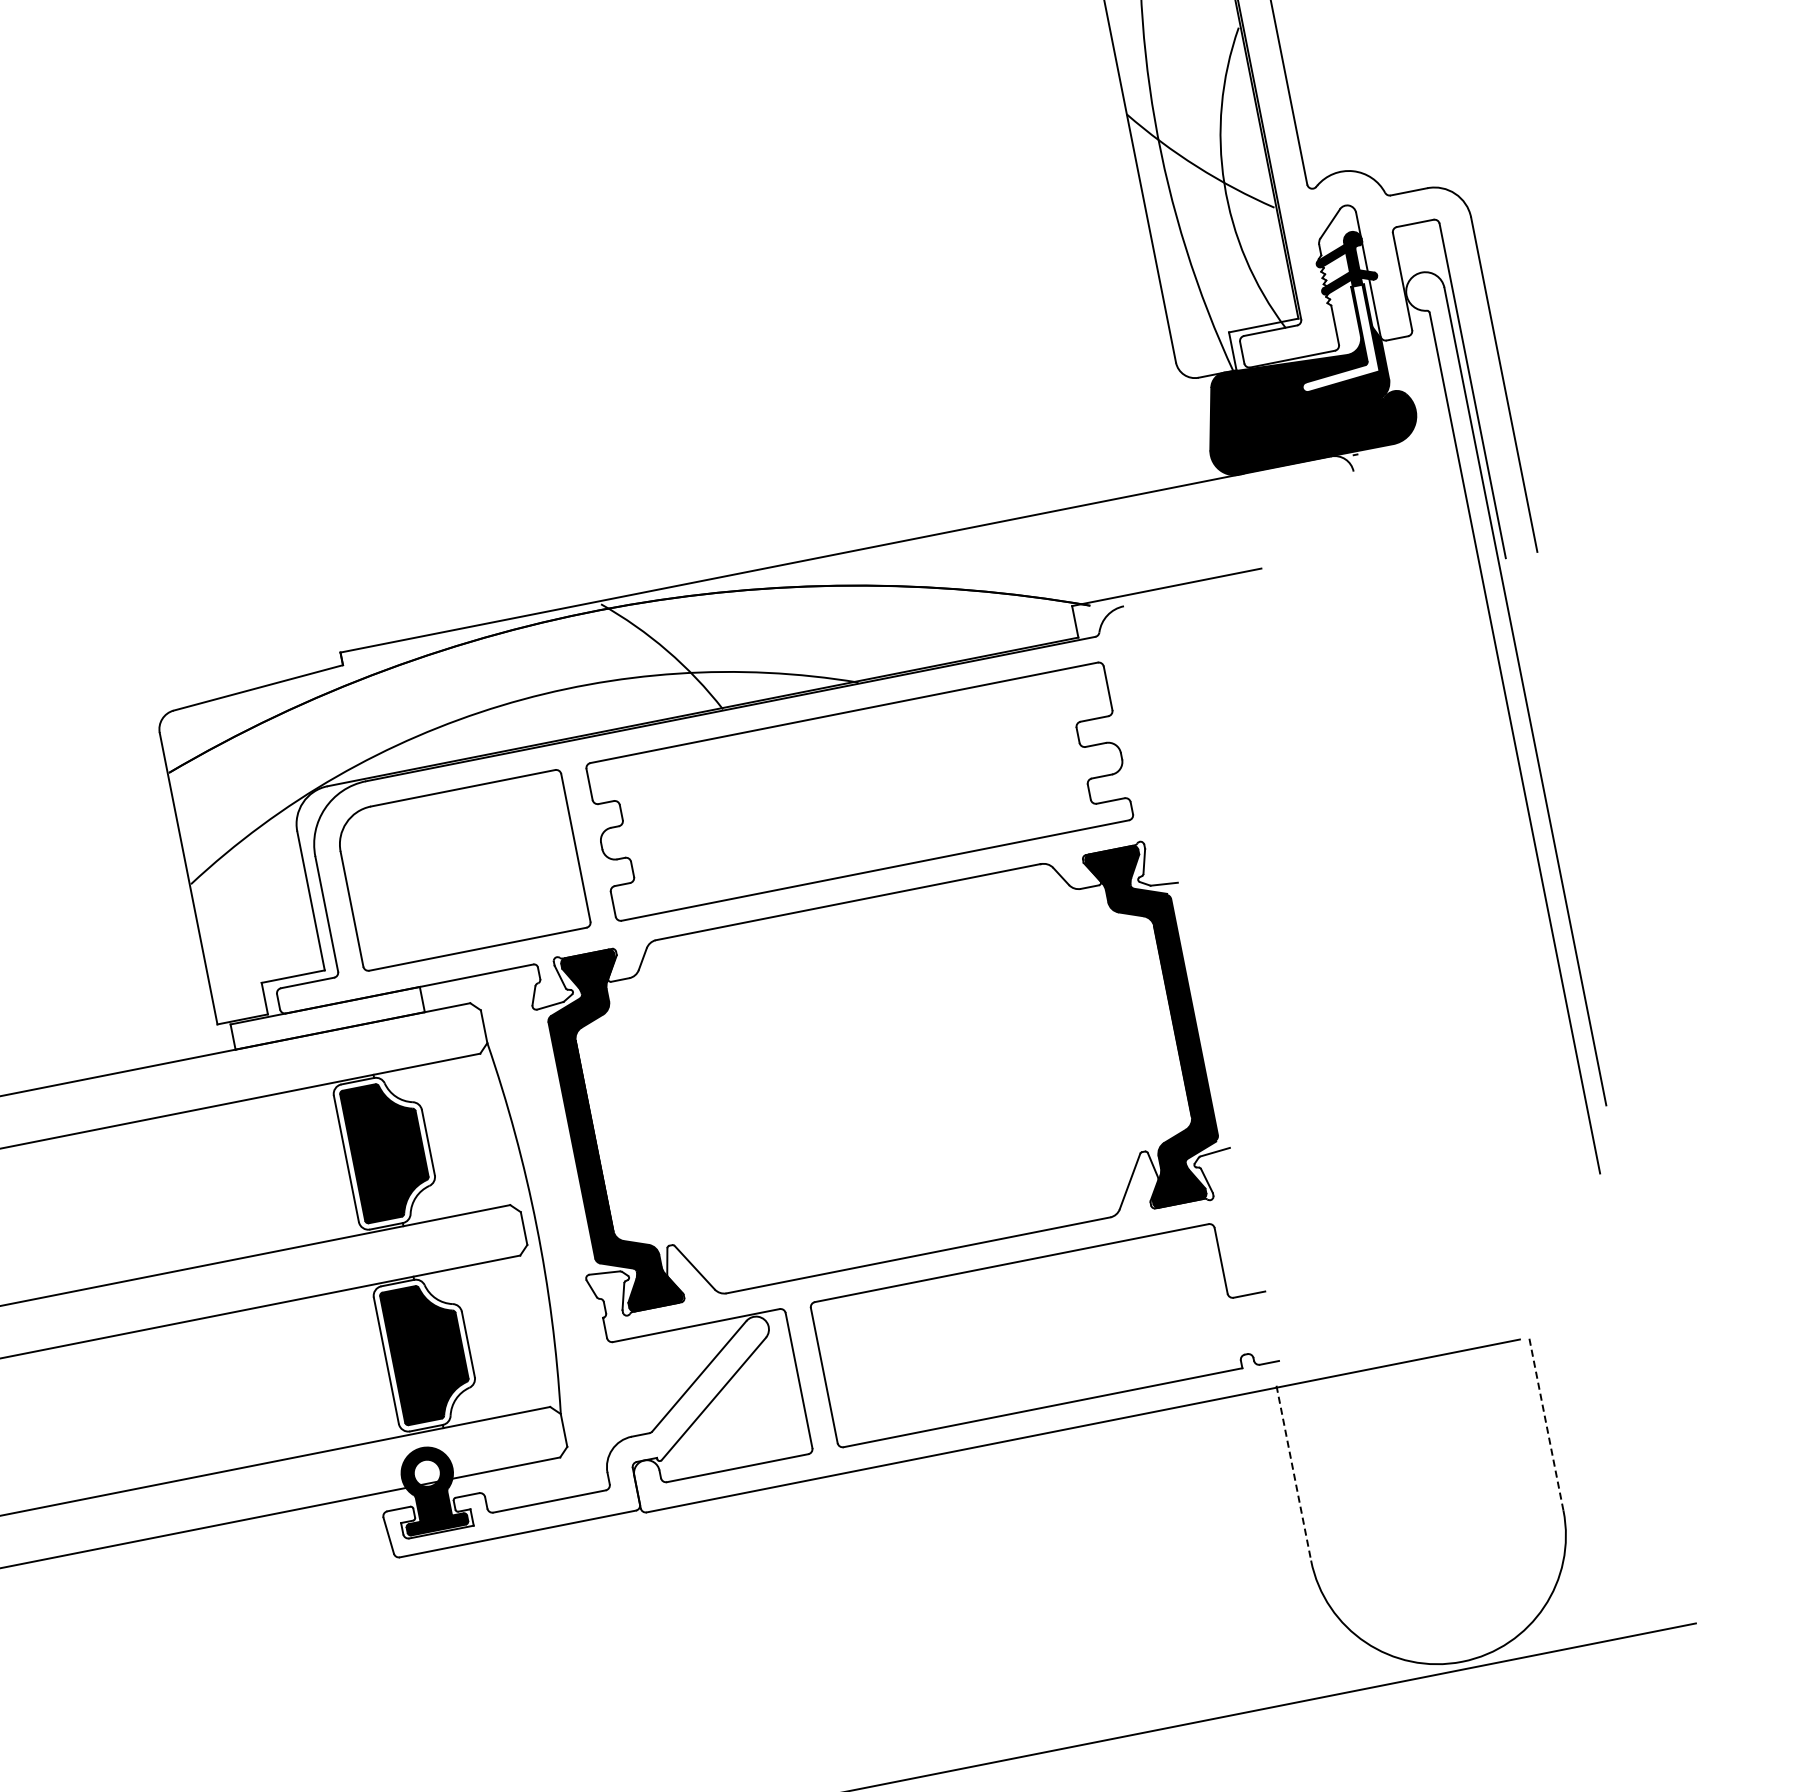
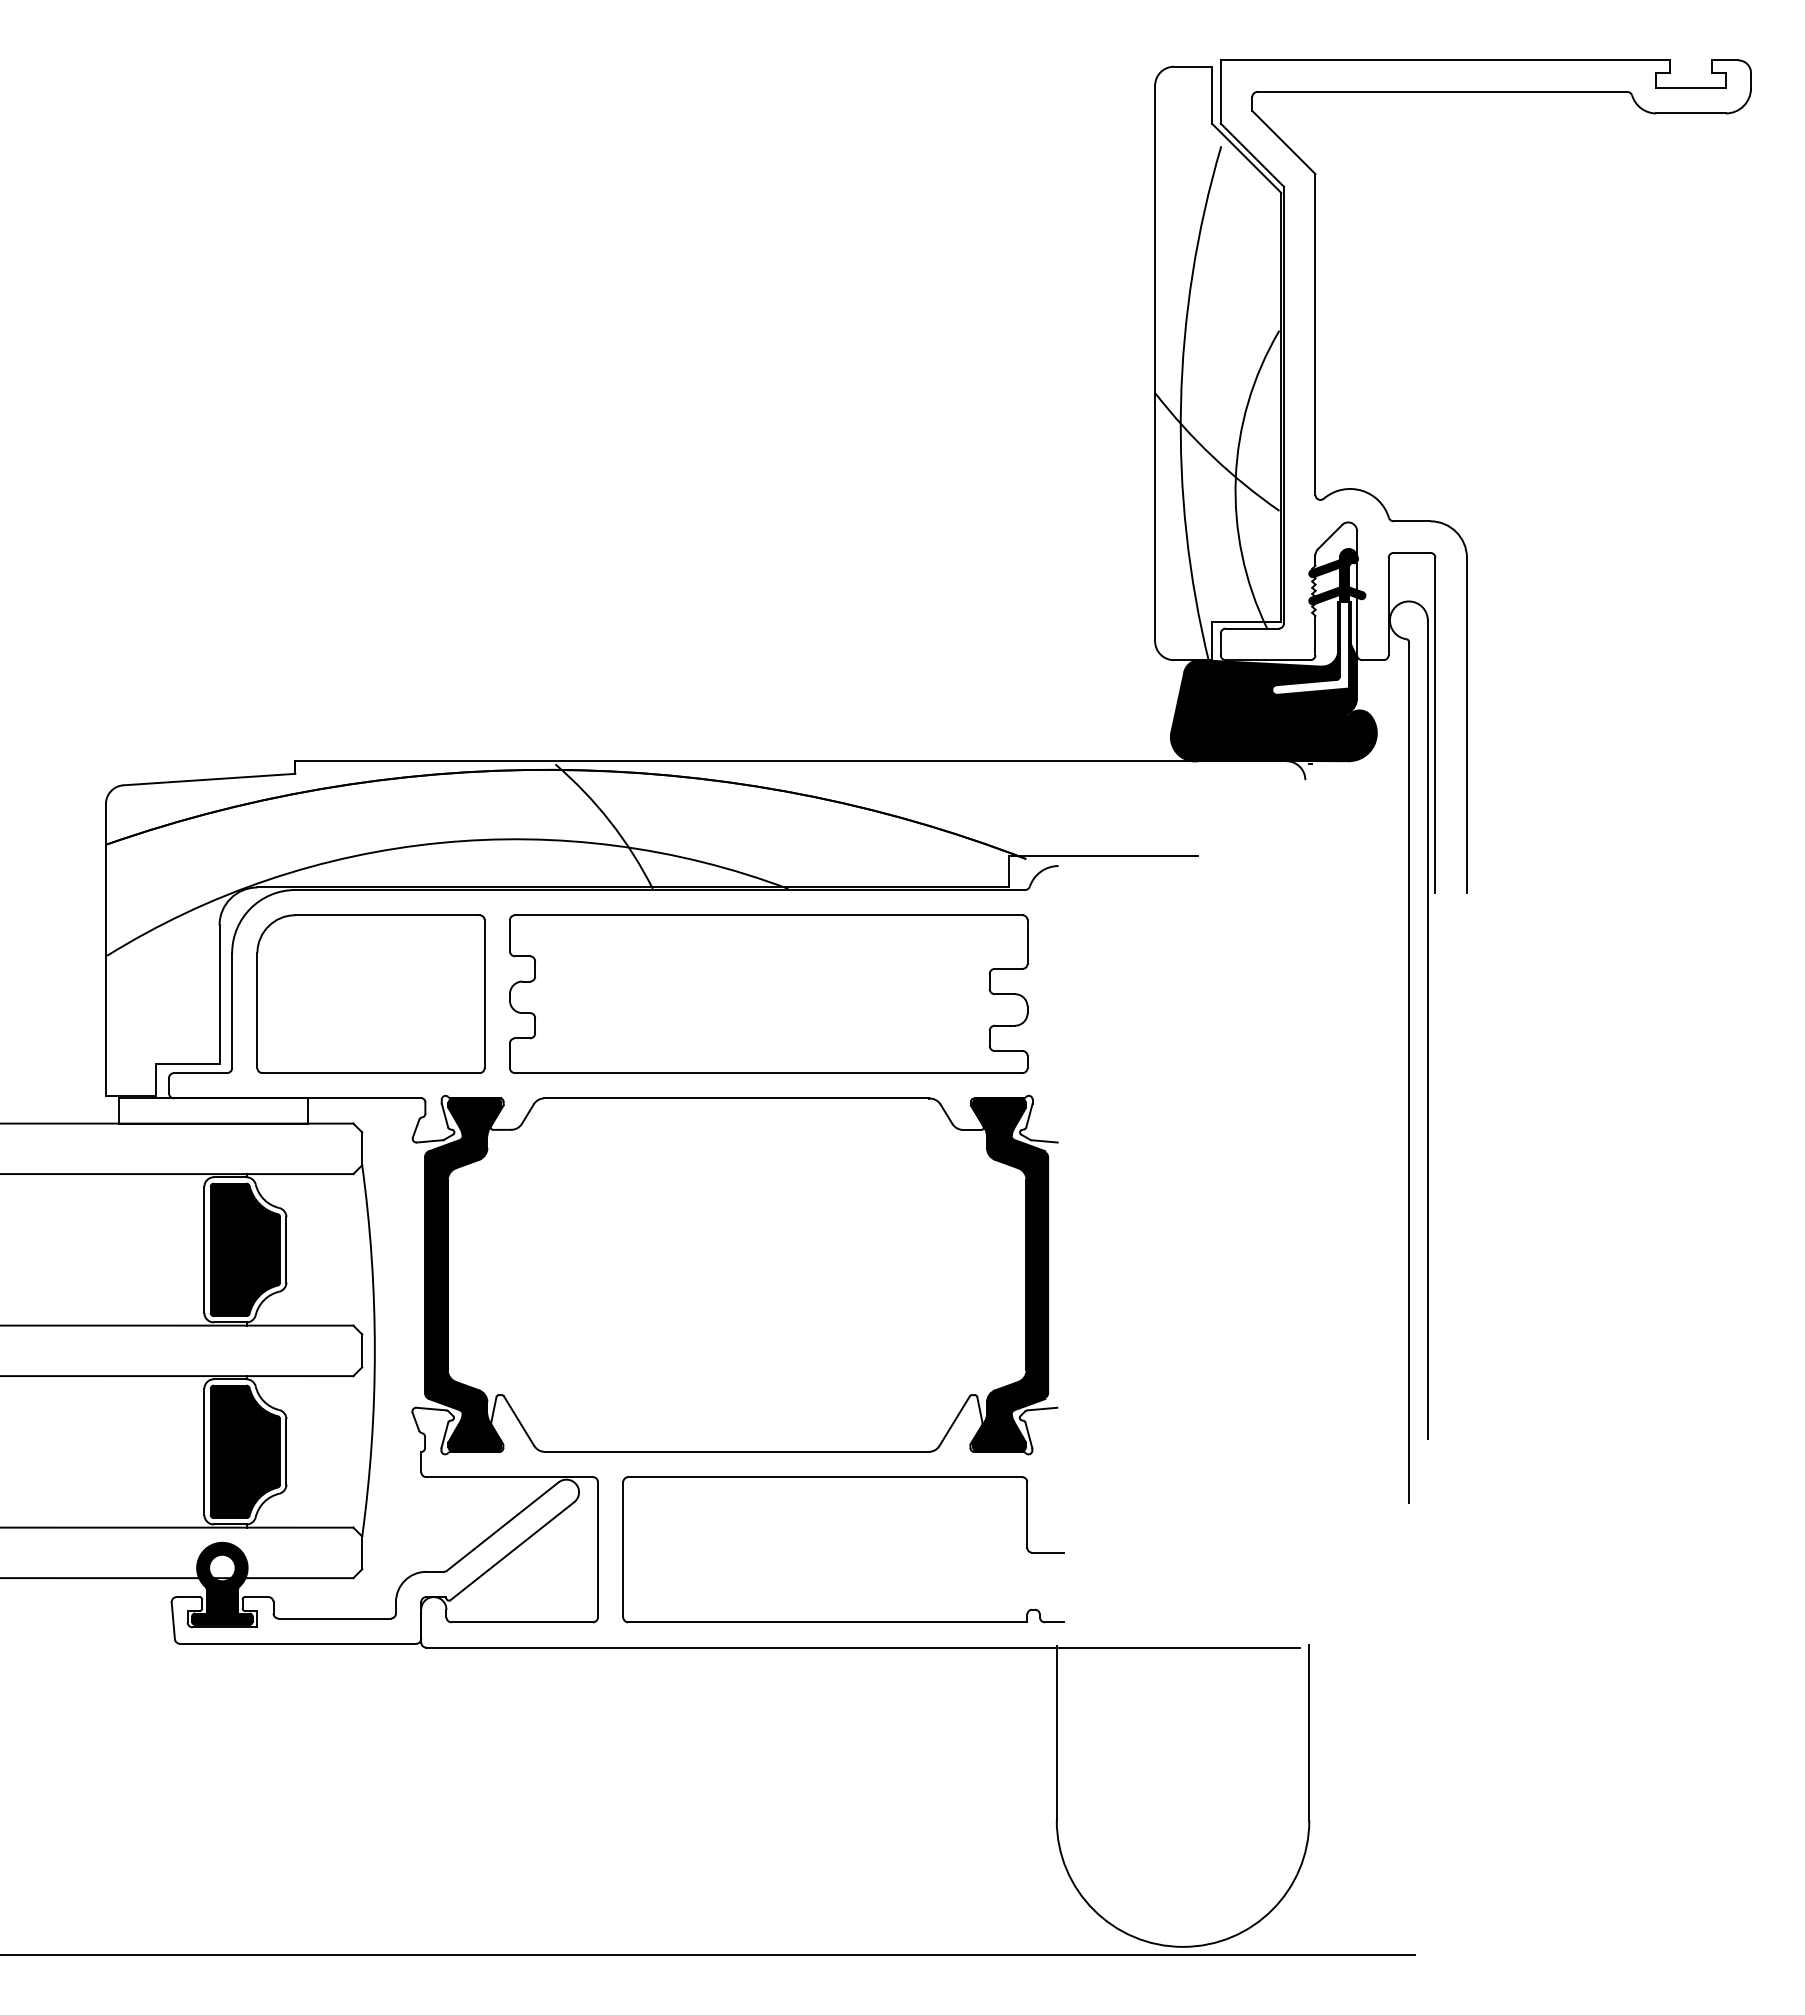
line: (1546, 1423) -> (1309, 1733), dashed -> solid
line: (1293, 1473) -> (1056, 1733), dashed -> solid

